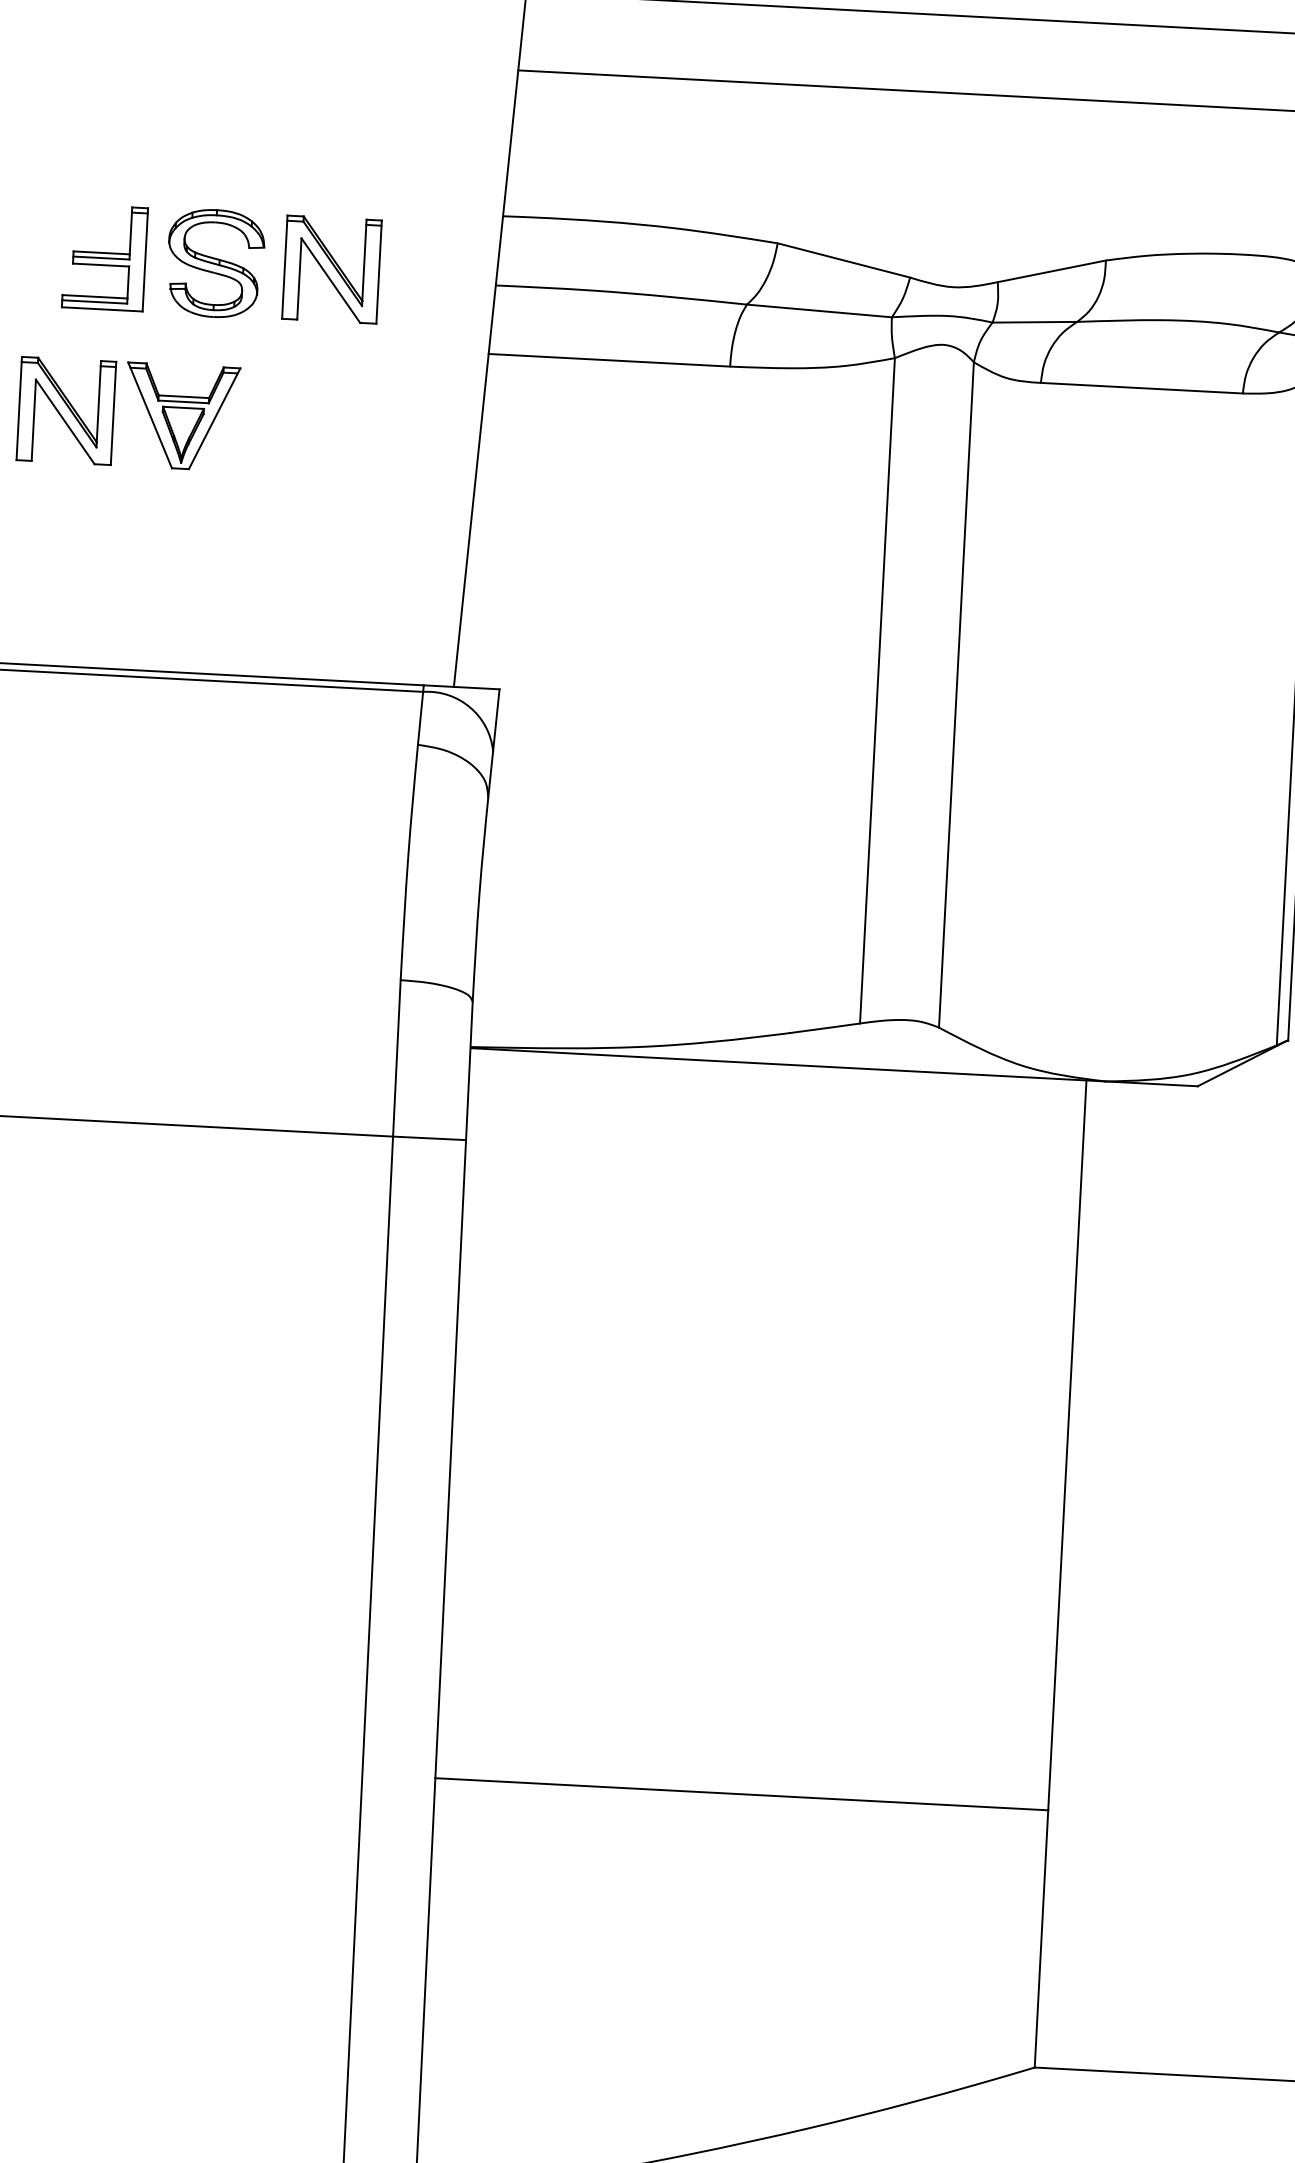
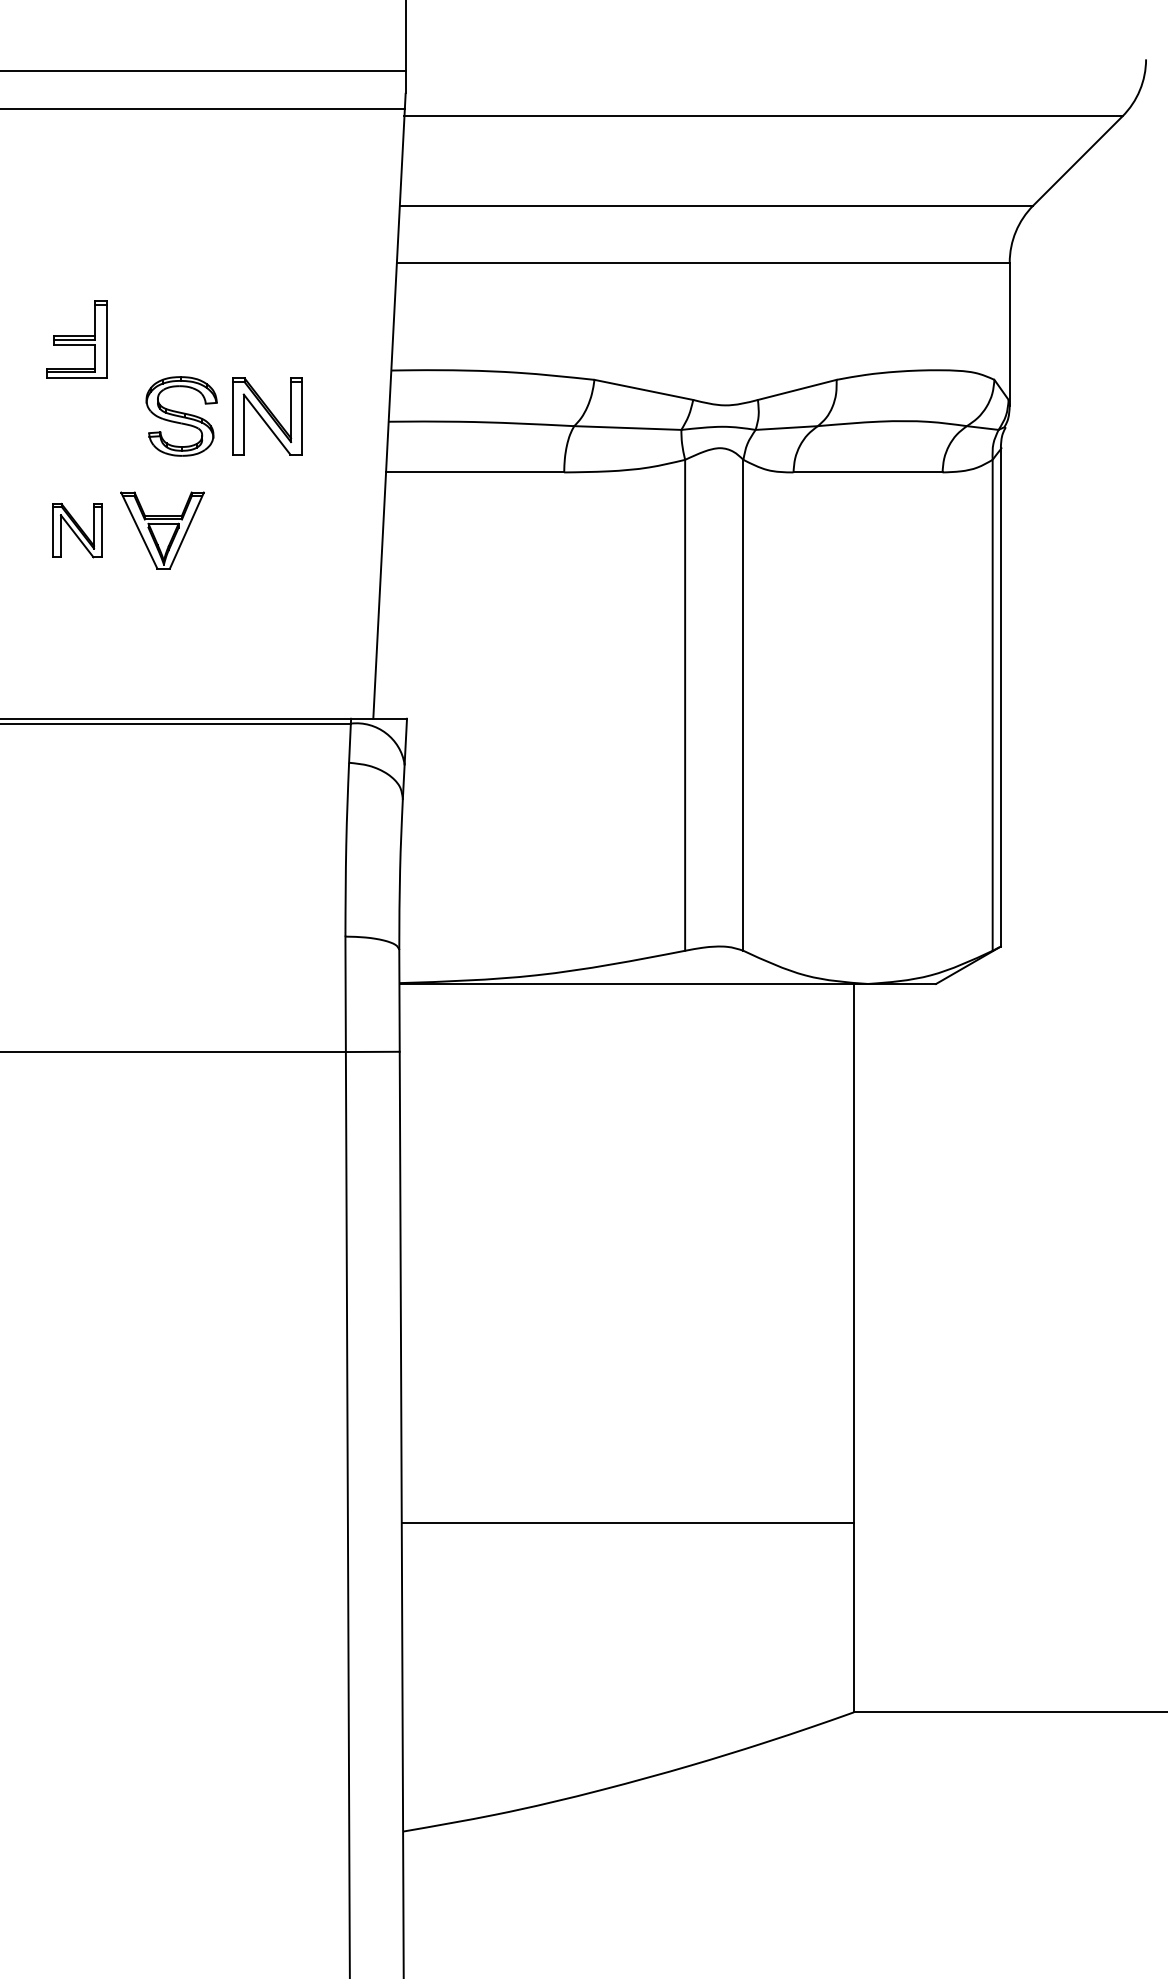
part: (104, 257) -> (76, 339), moved
part: (66, 410) -> (77, 530), size x0.7

